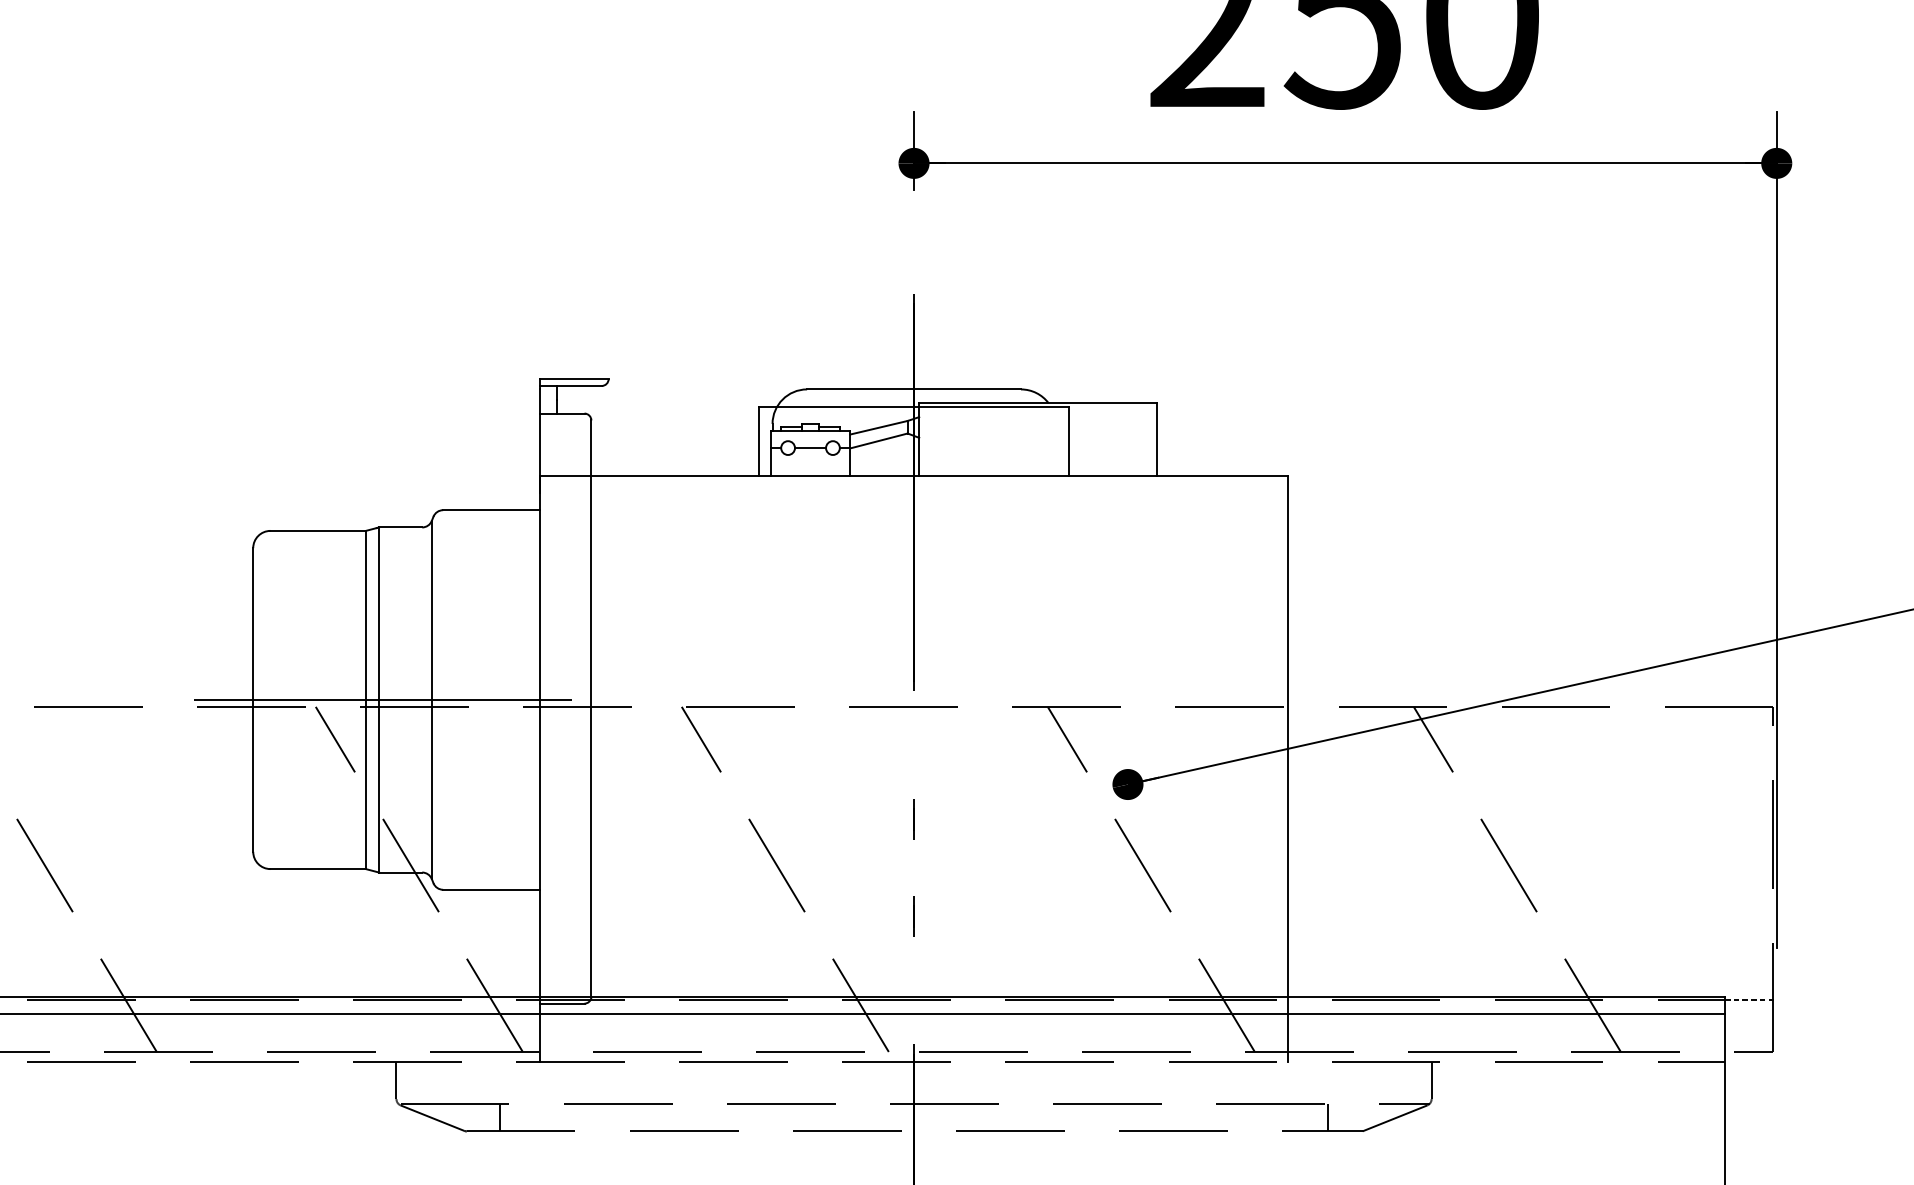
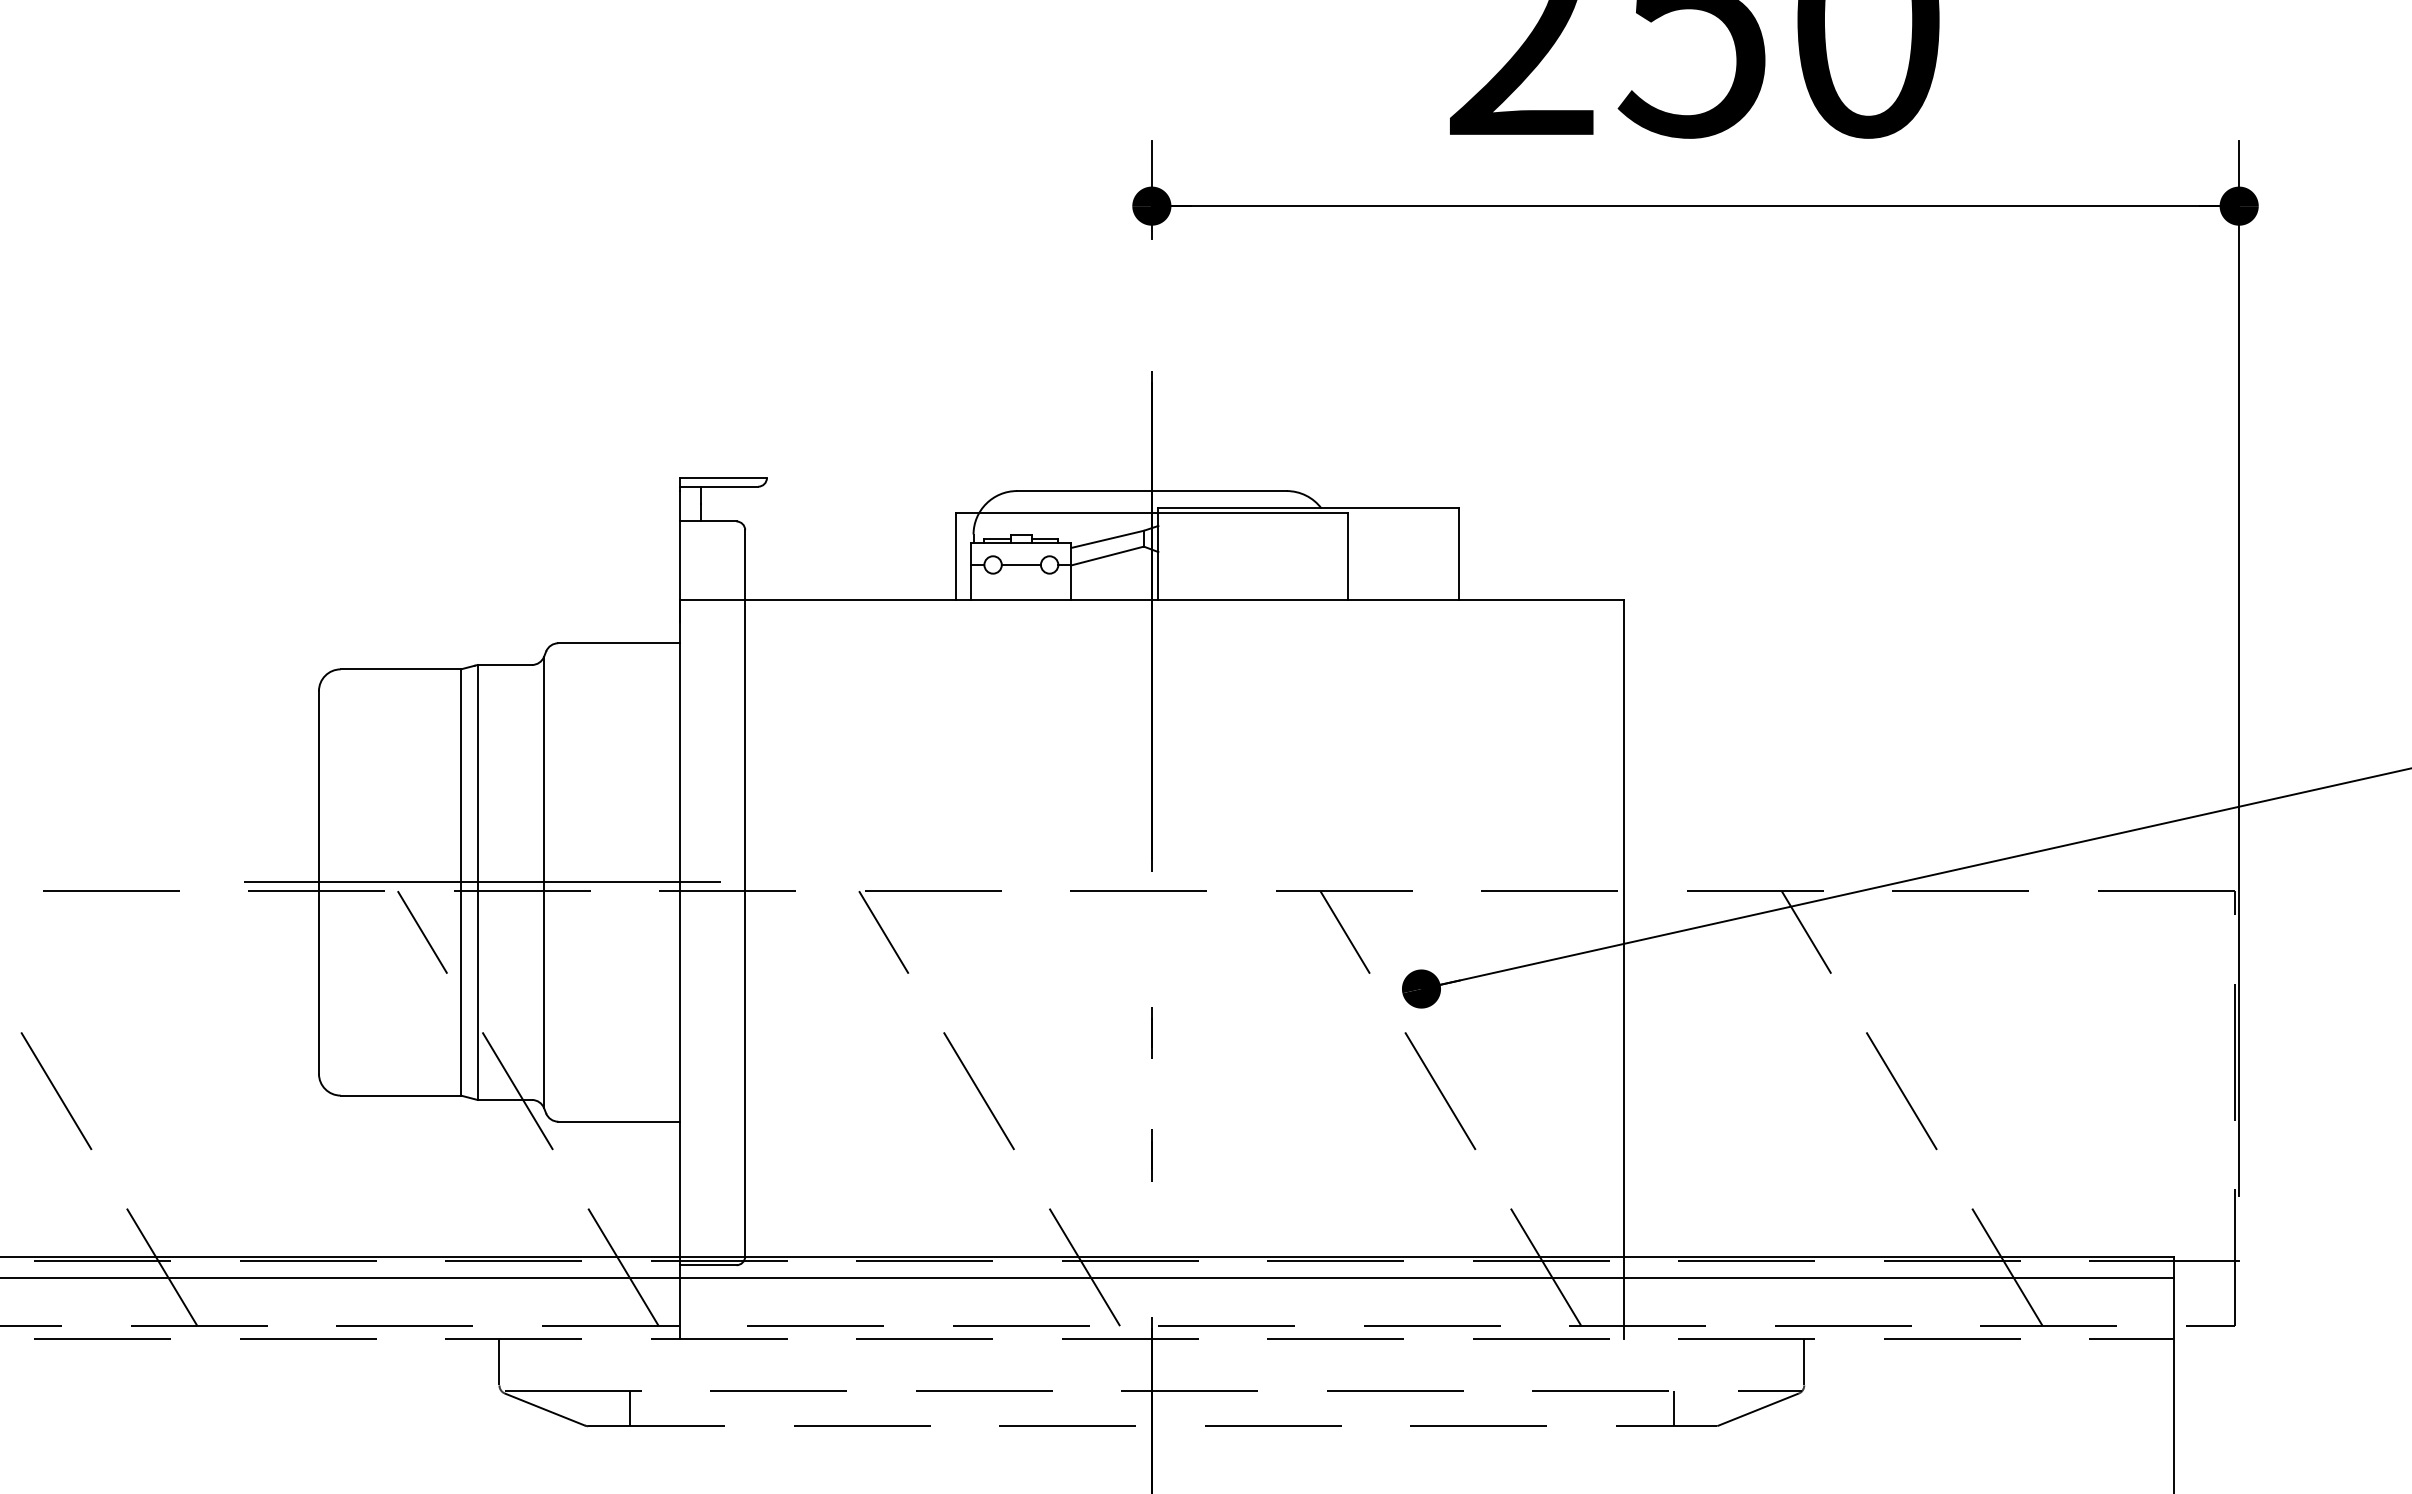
line: (1750, 999) -> (2206, 1260), dashed -> solid

